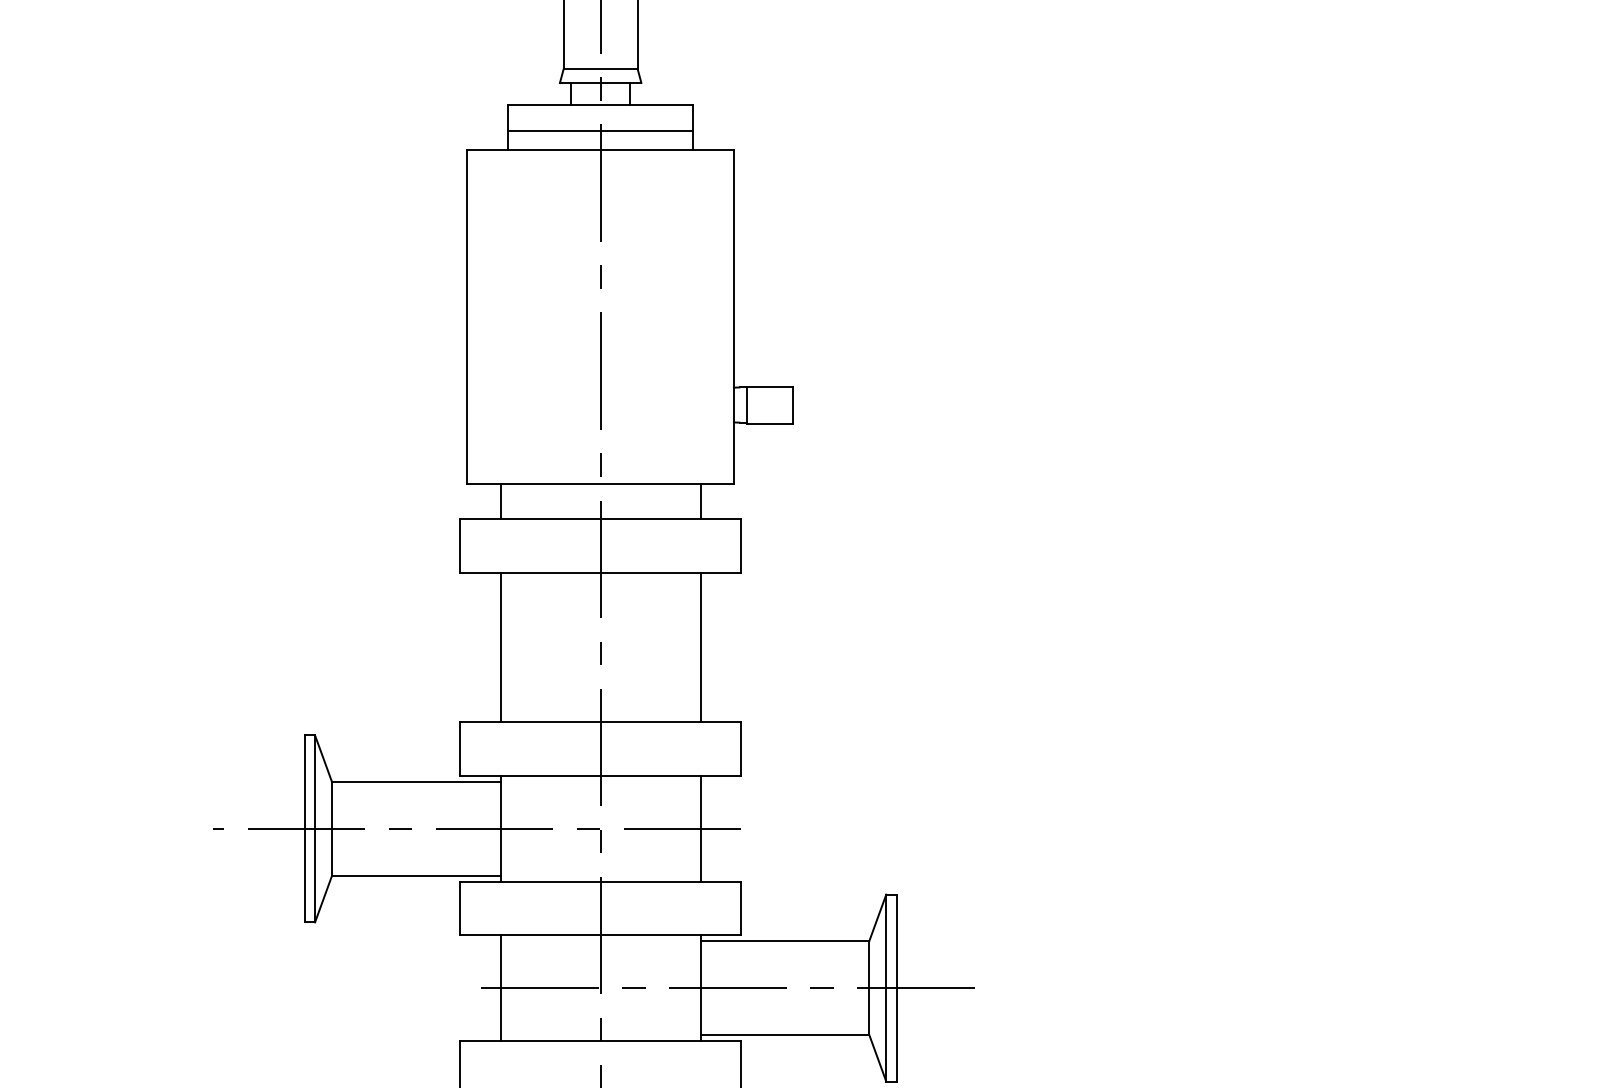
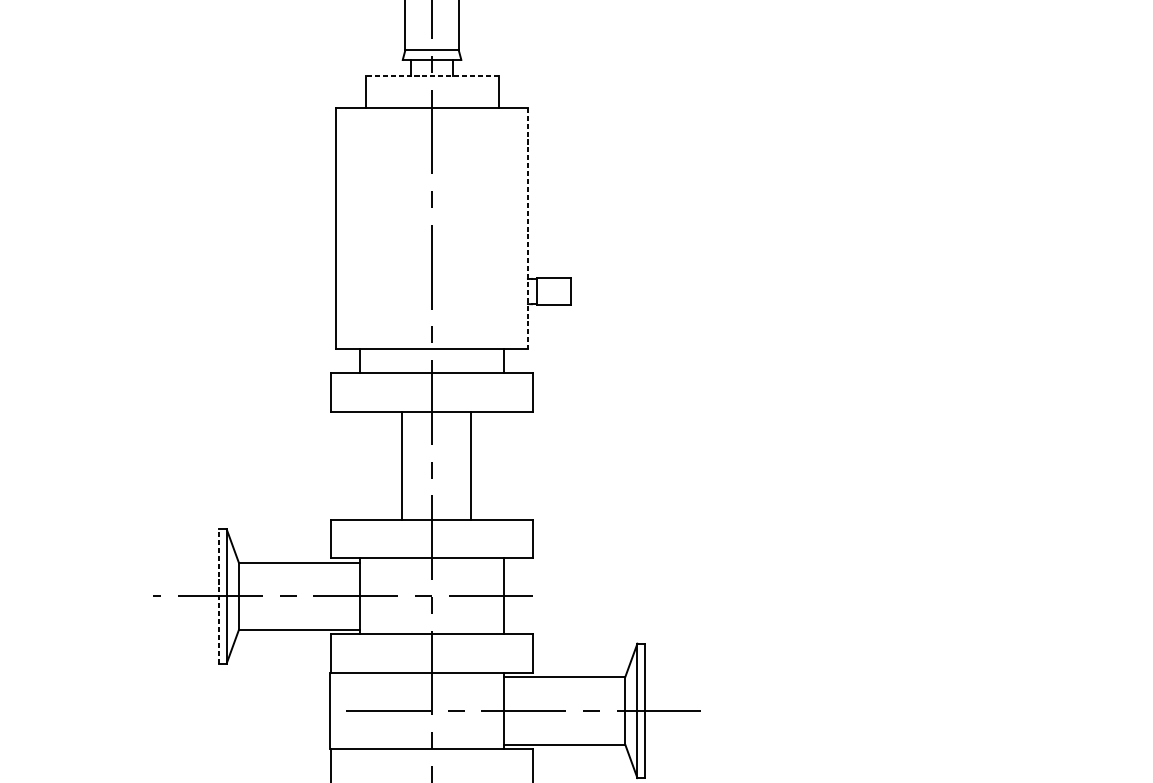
line: (600, 105) -> (431, 76), solid -> dashed
line: (600, 131) -> (431, 94), removed
line: (733, 317) -> (527, 228), solid -> dashed
line: (500, 647) -> (401, 465), moved
line: (700, 647) -> (470, 465), moved
line: (304, 828) -> (219, 596), solid -> dashed
line: (500, 987) -> (329, 710), moved

